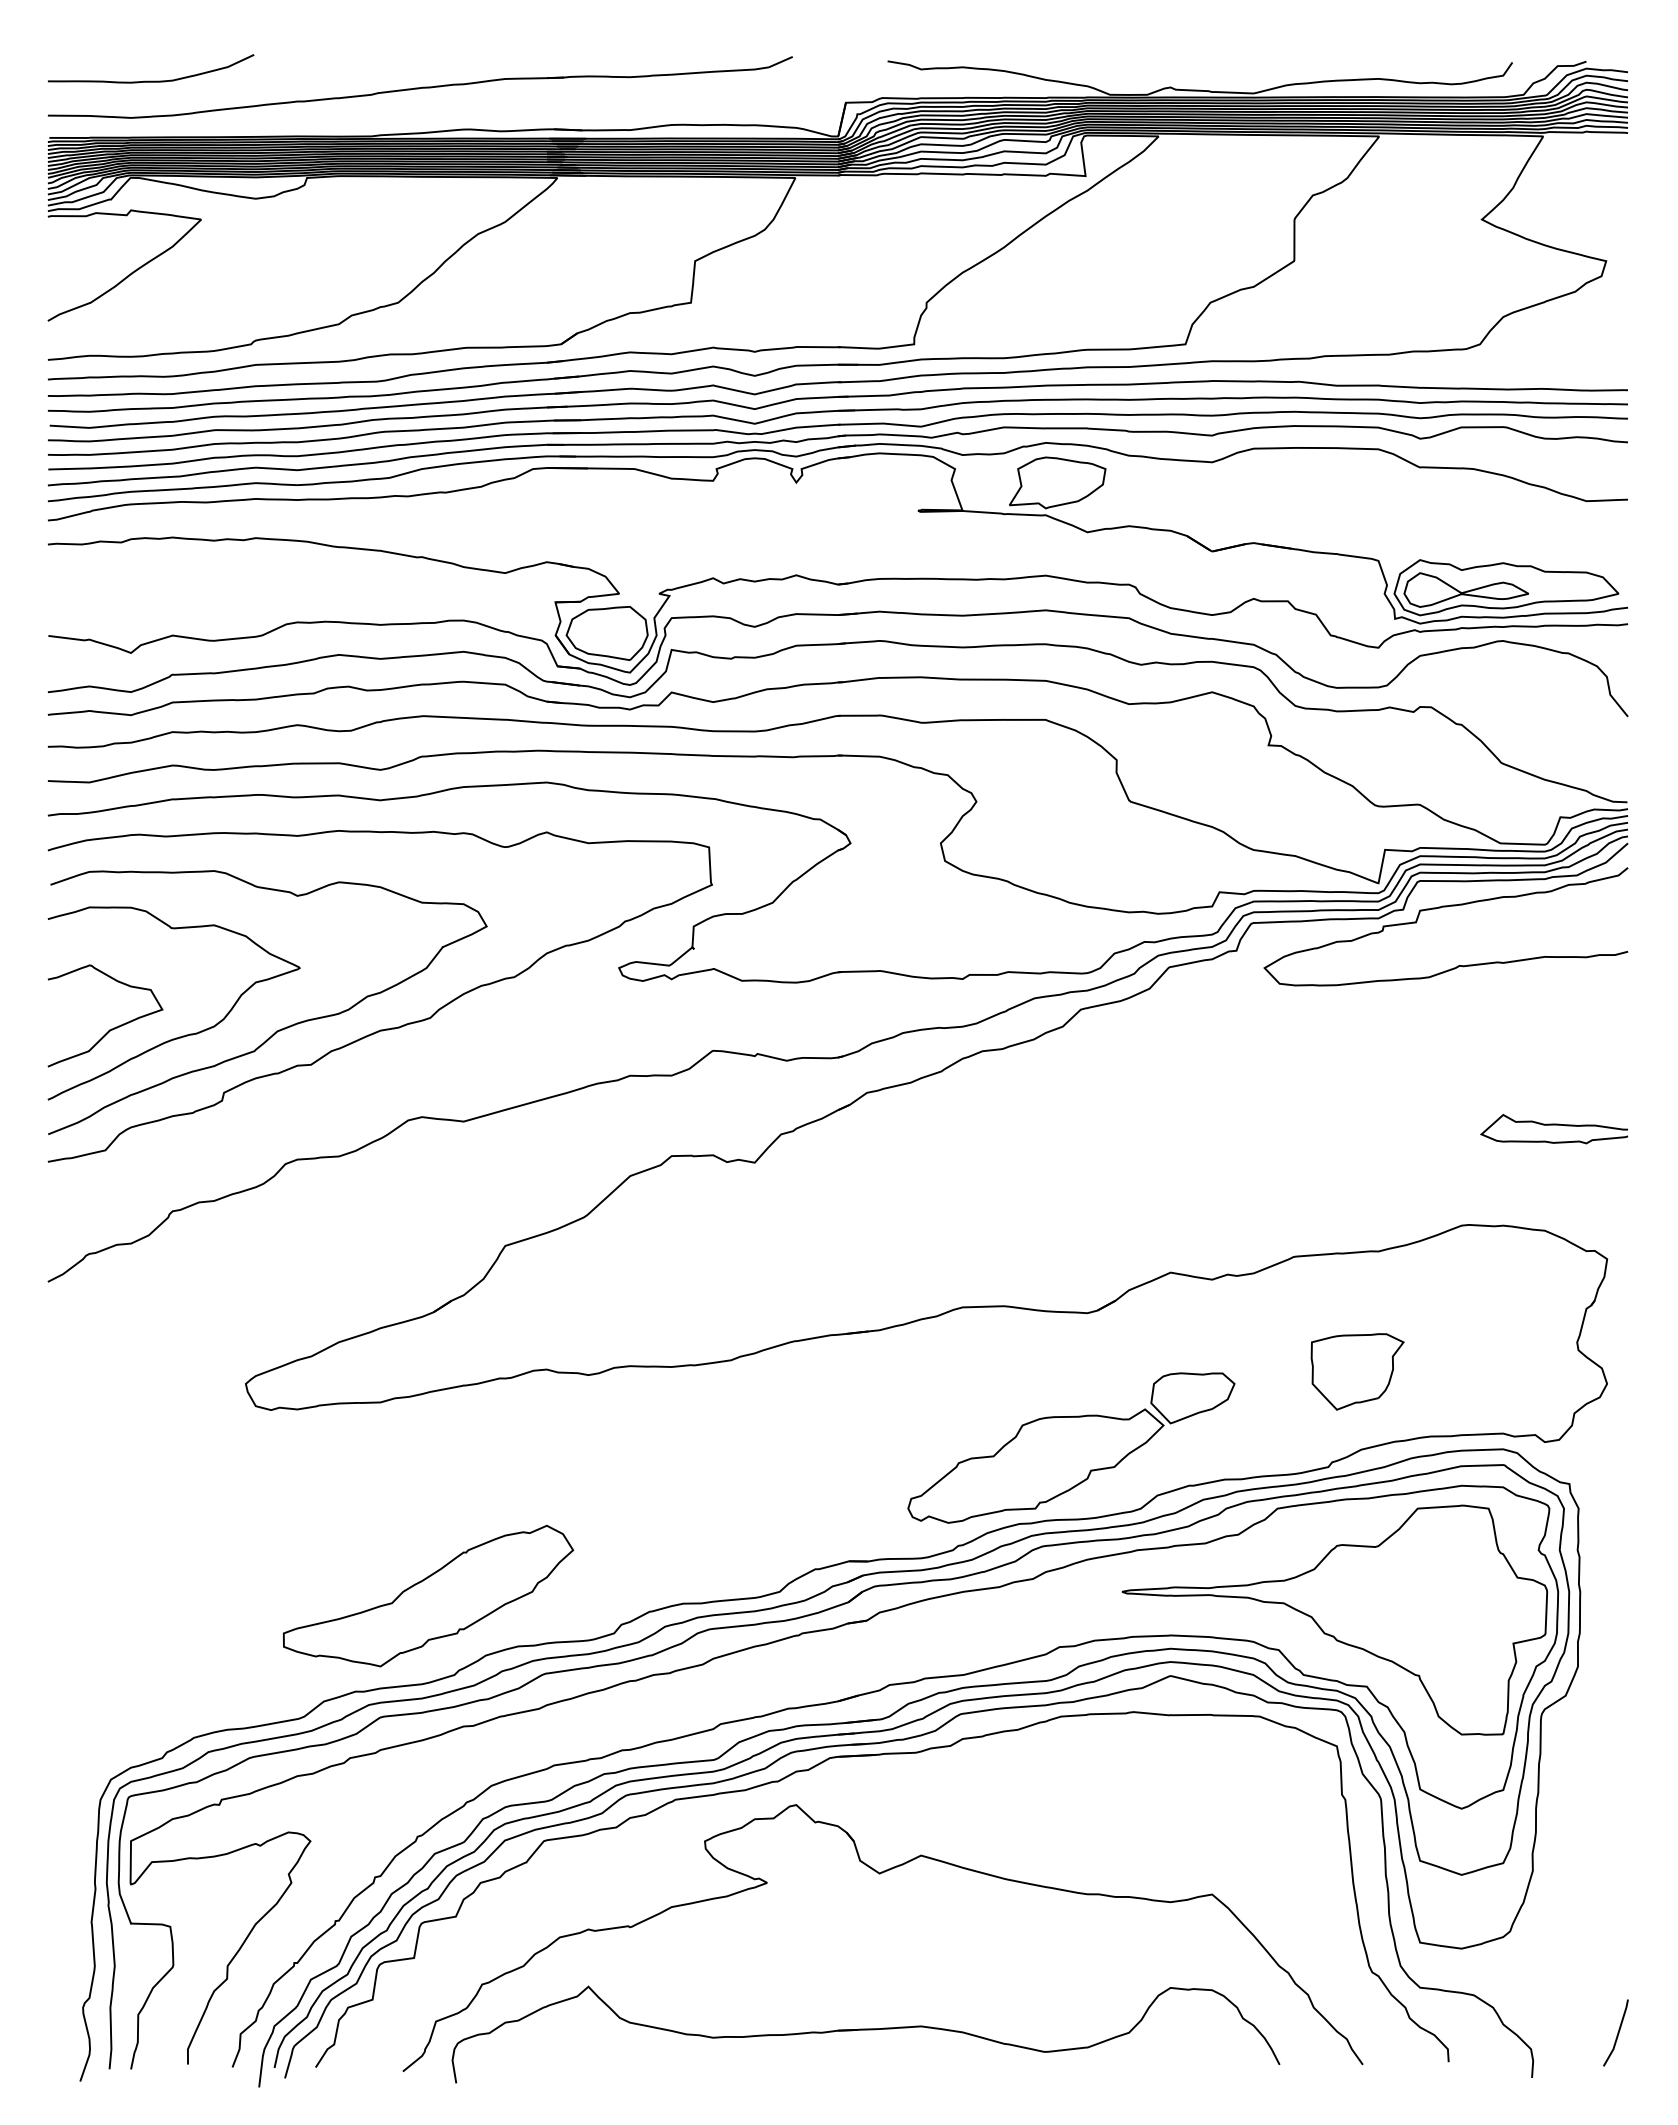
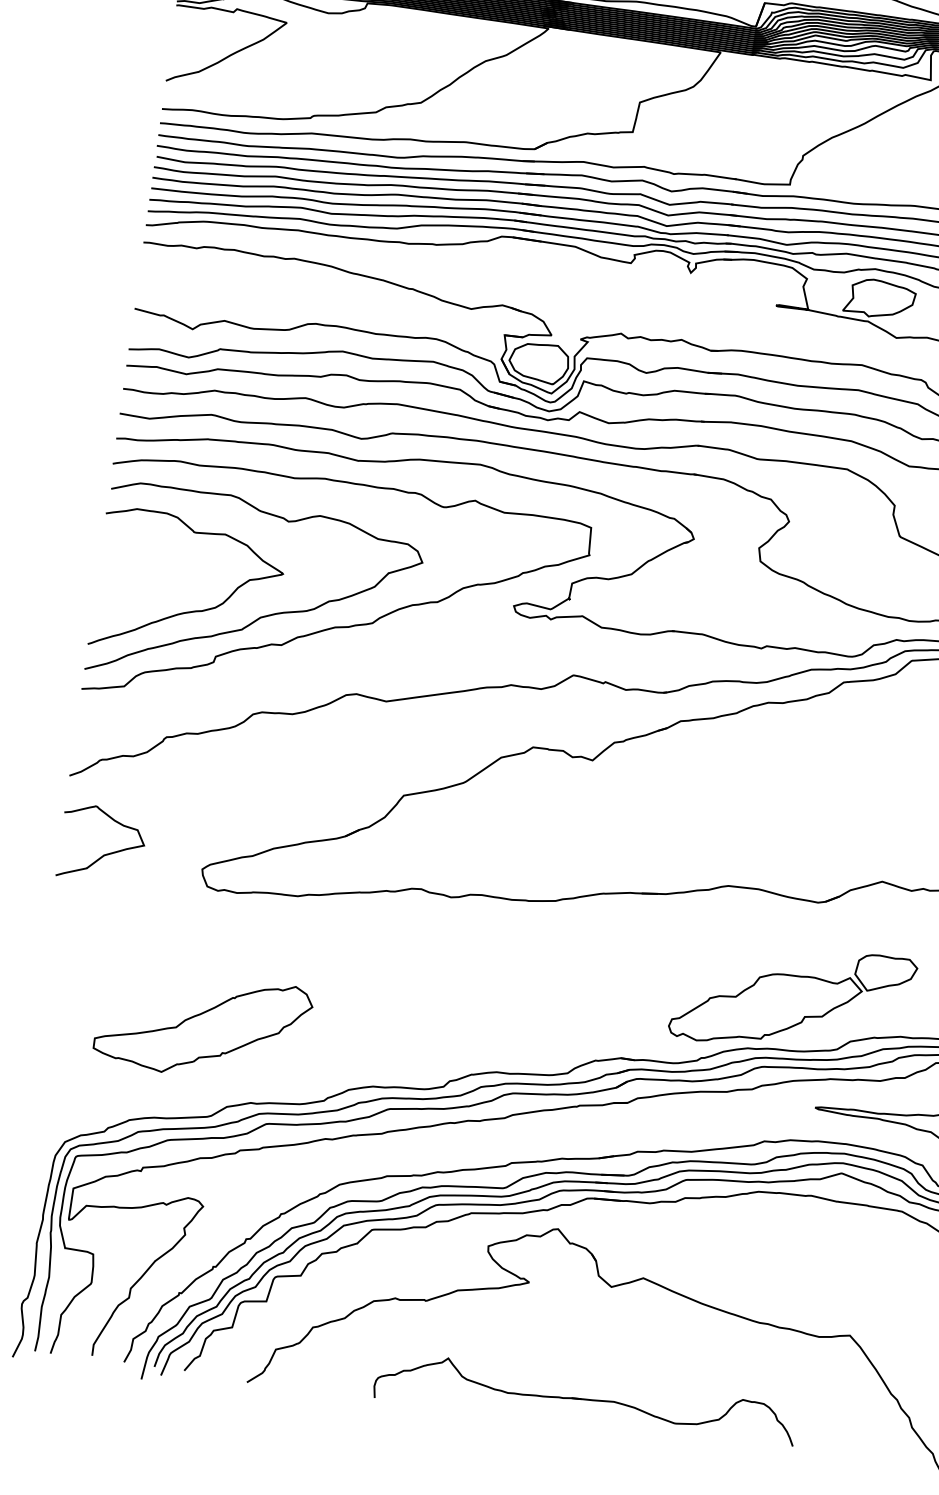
curve: (111, 1028) -> (105, 854), moved
part: (428, 1595) -> (203, 1025), moved
part: (865, 2034) -> (585, 1402), size x0.7

